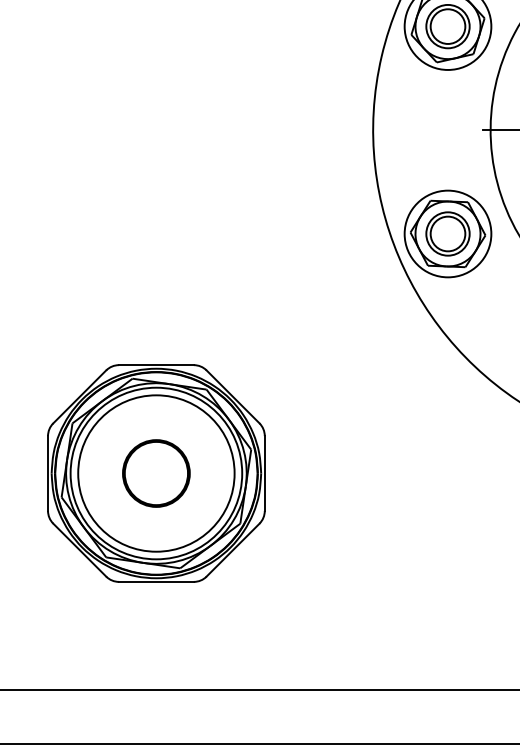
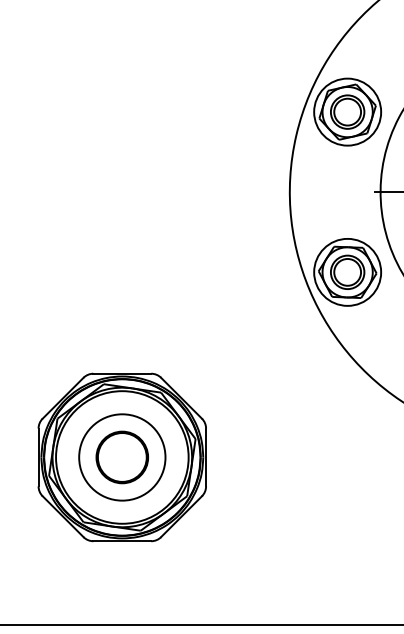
circle: (156, 473) -> (122, 457), size x0.71

